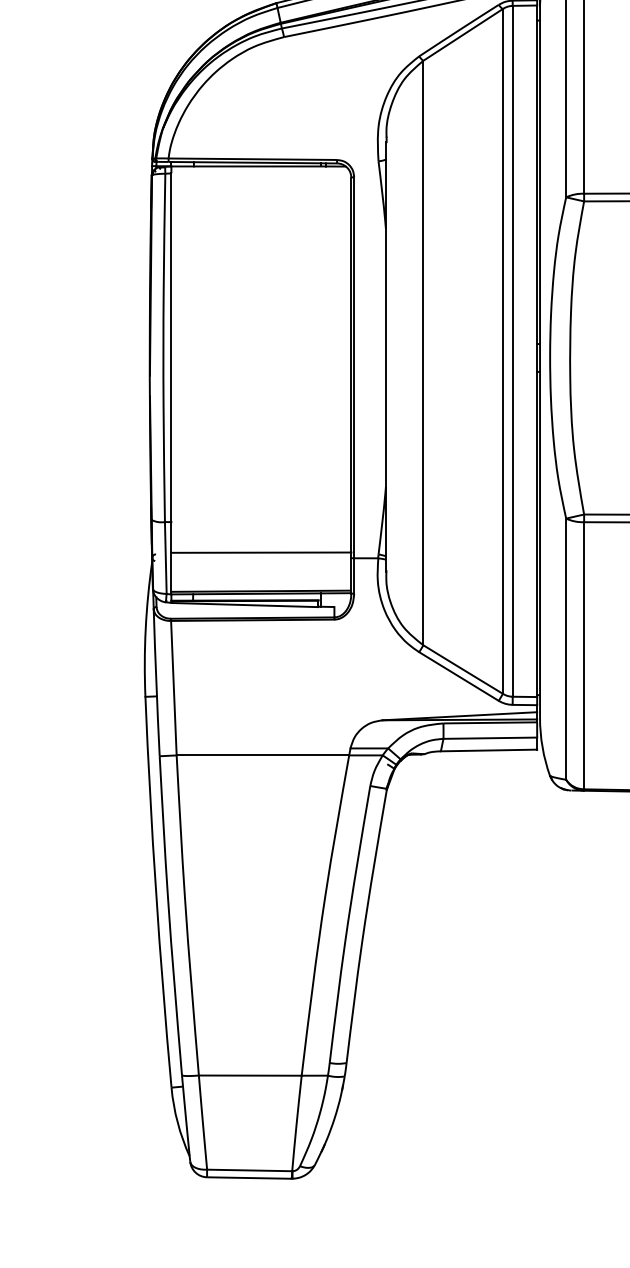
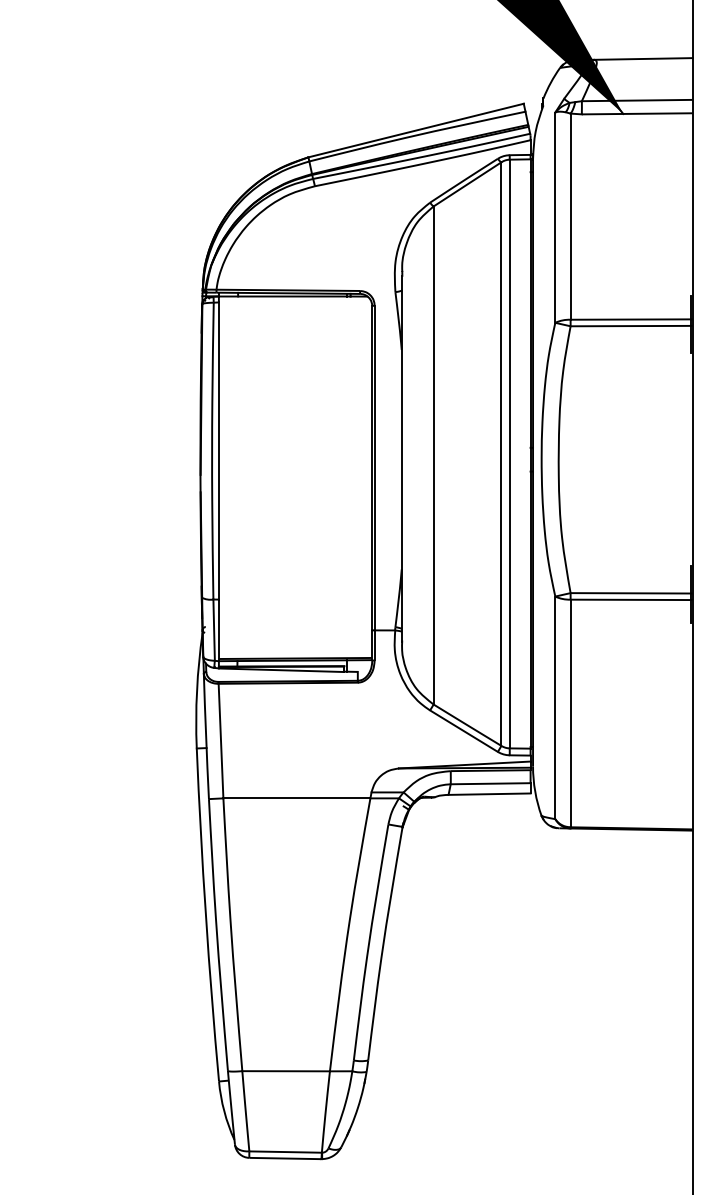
line: (261, 552) -> (295, 625), removed

